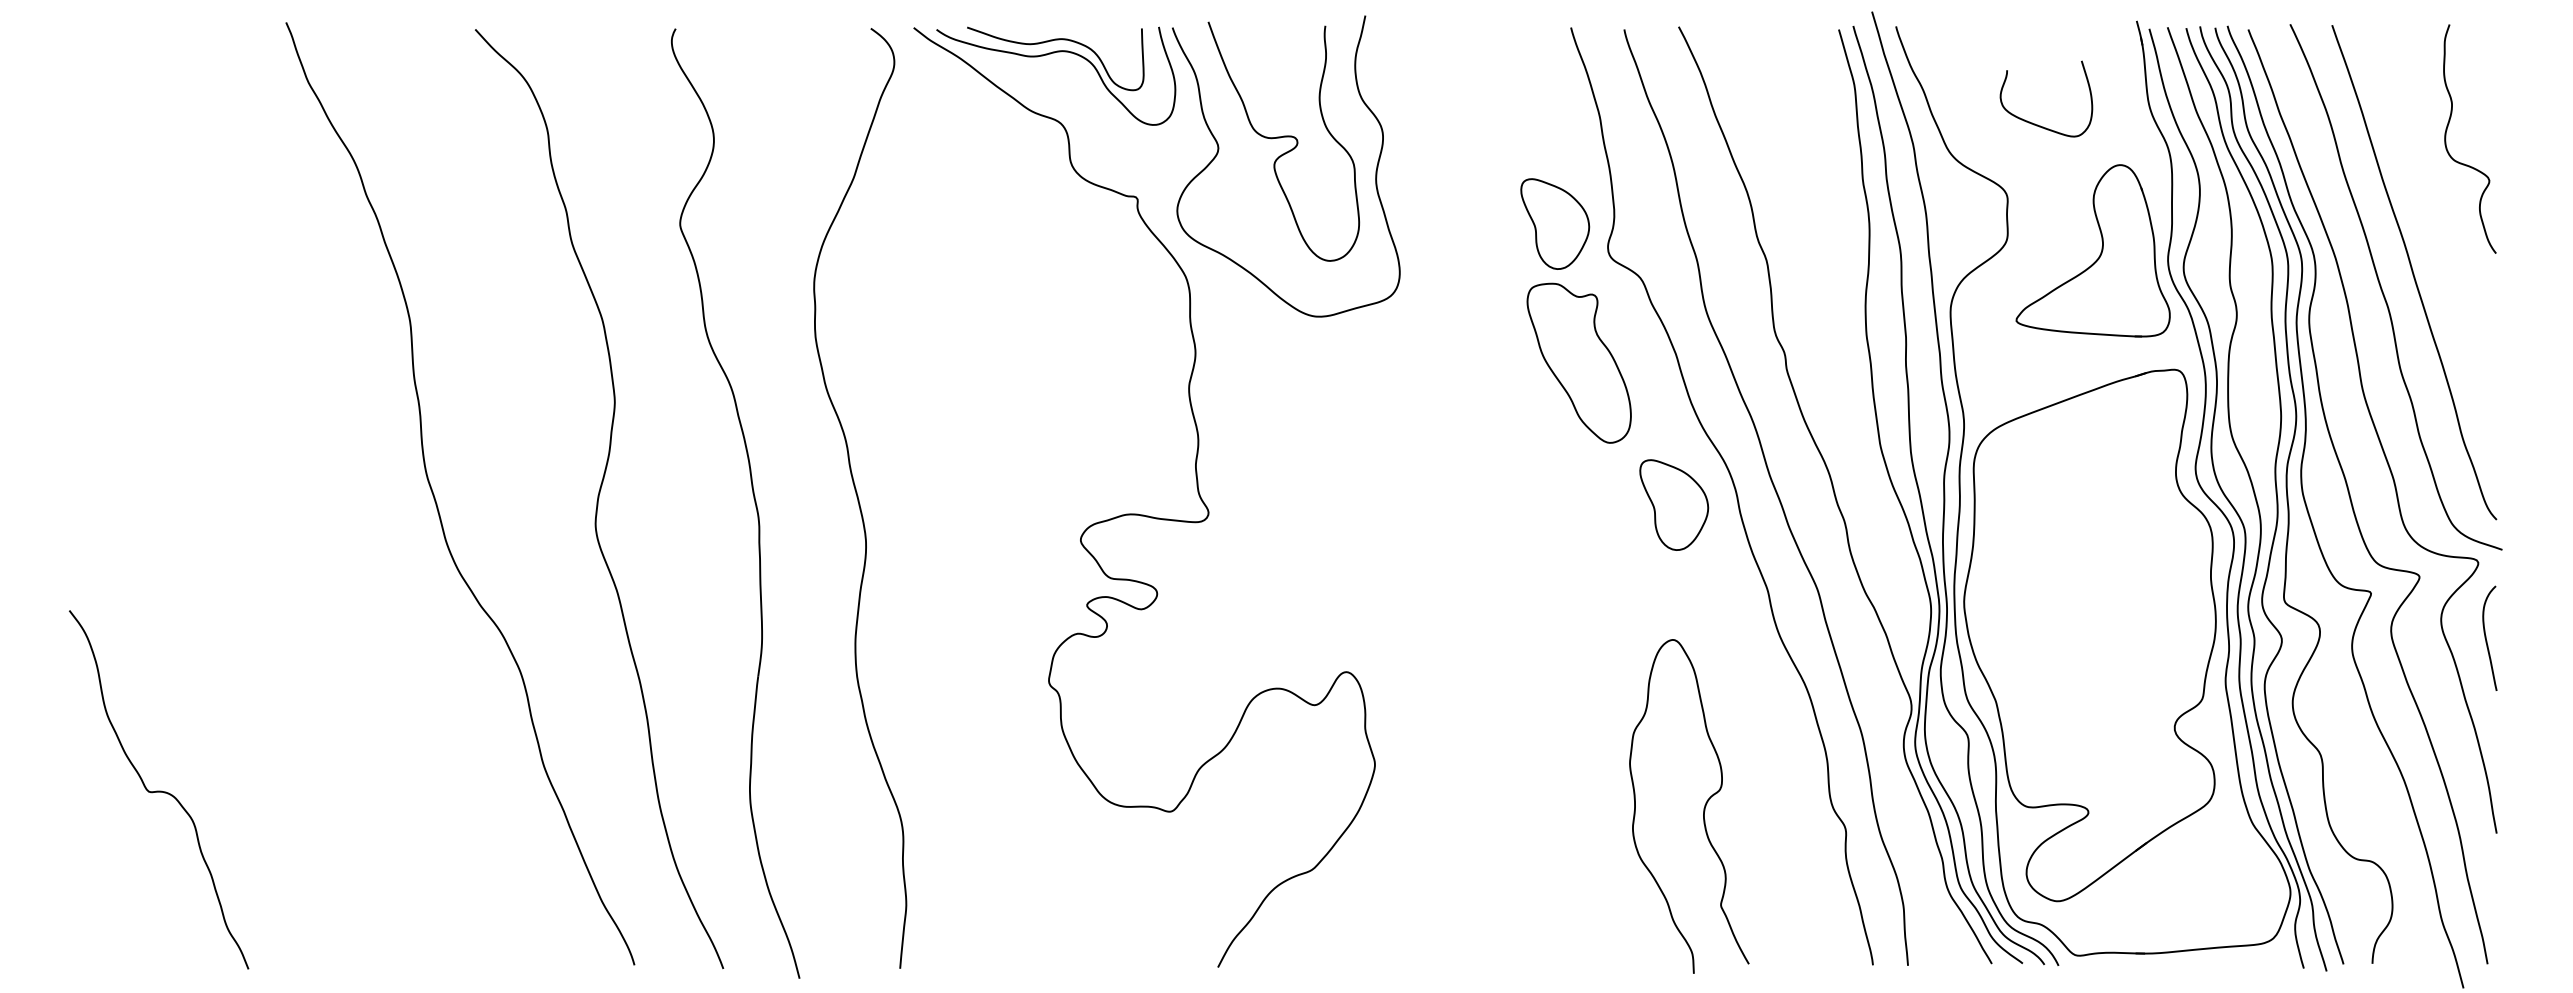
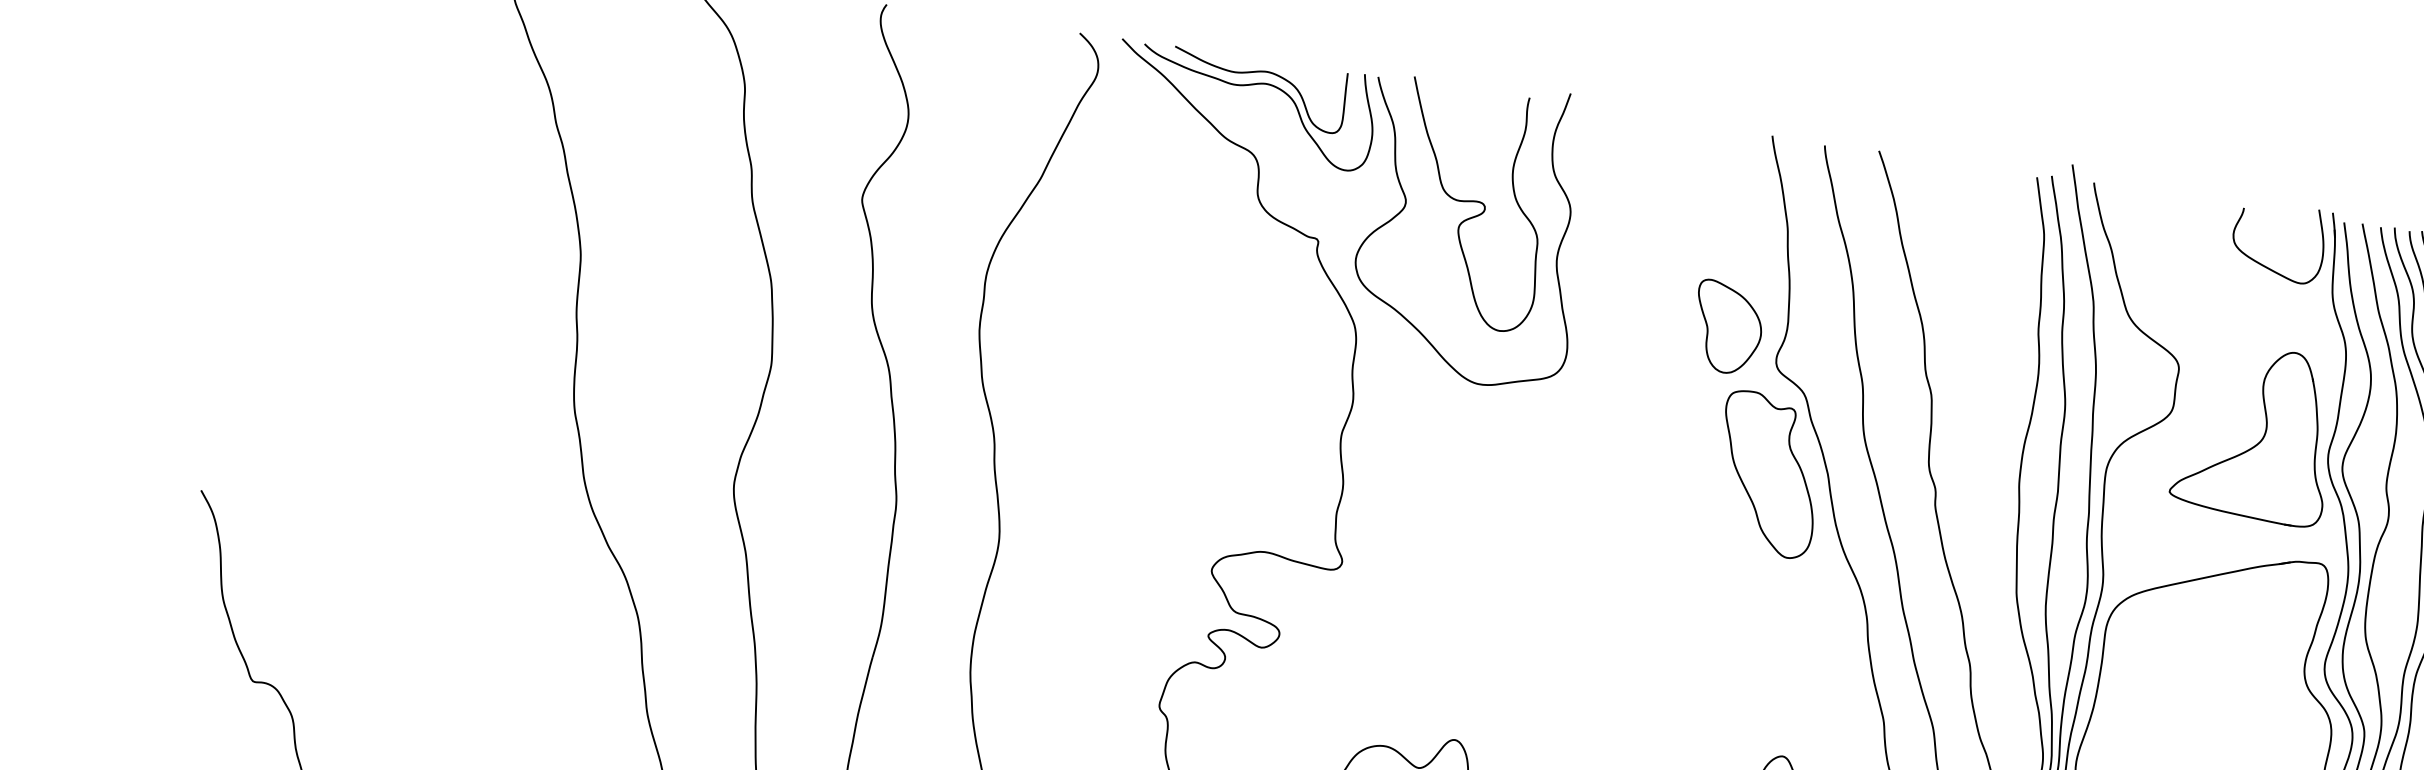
curve: (2035, 123) -> (2264, 264), moved
part: (1578, 362) -> (1767, 473), moved
part: (1674, 504) -> (1804, 622), removed

